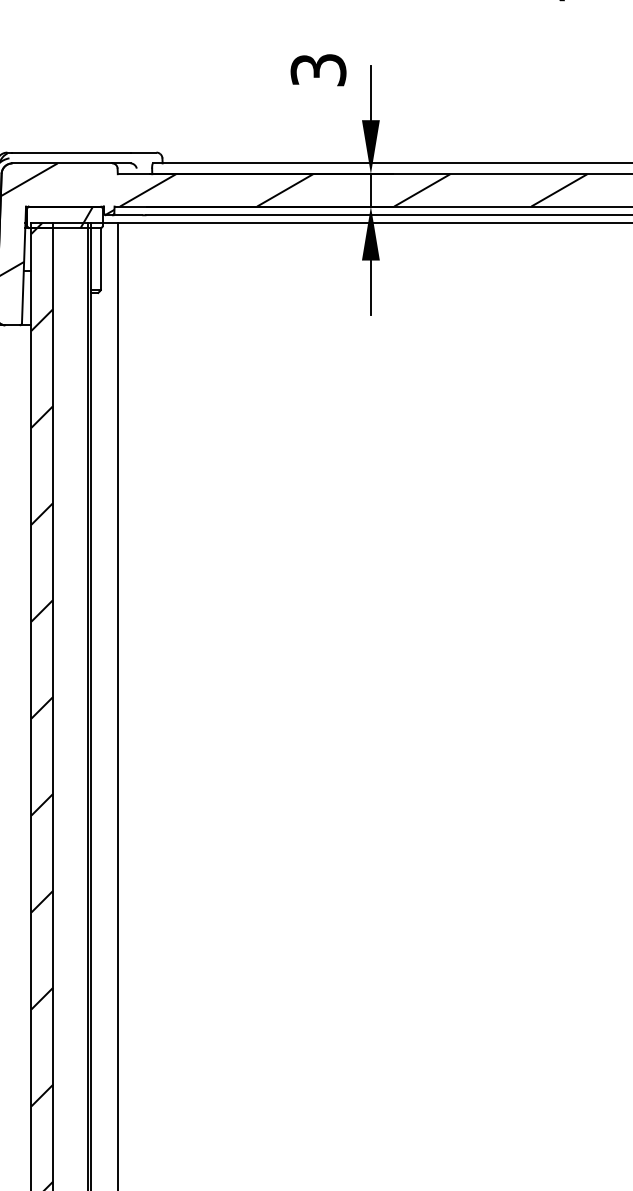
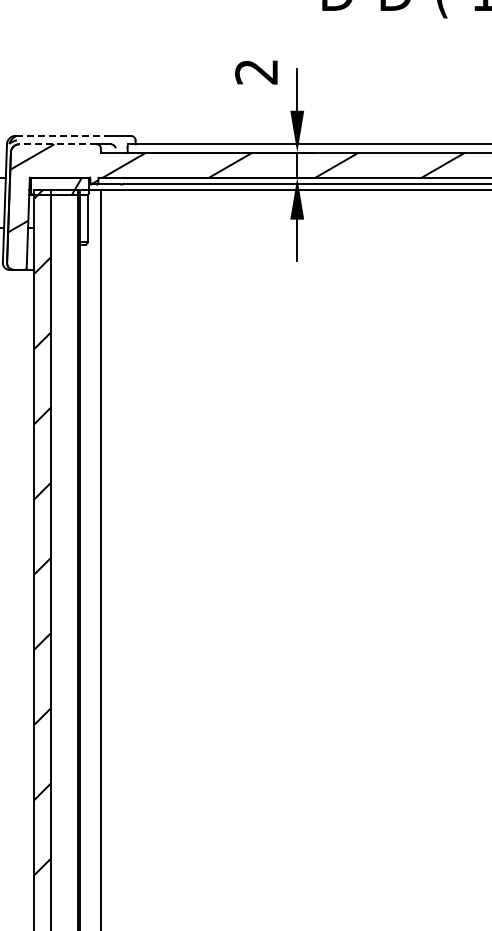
text: (318, 69) -> (256, 71), 3 -> 2
line: (70, 152) -> (64, 135), solid -> dashed
line: (61, 163) -> (57, 144), solid -> dashed

